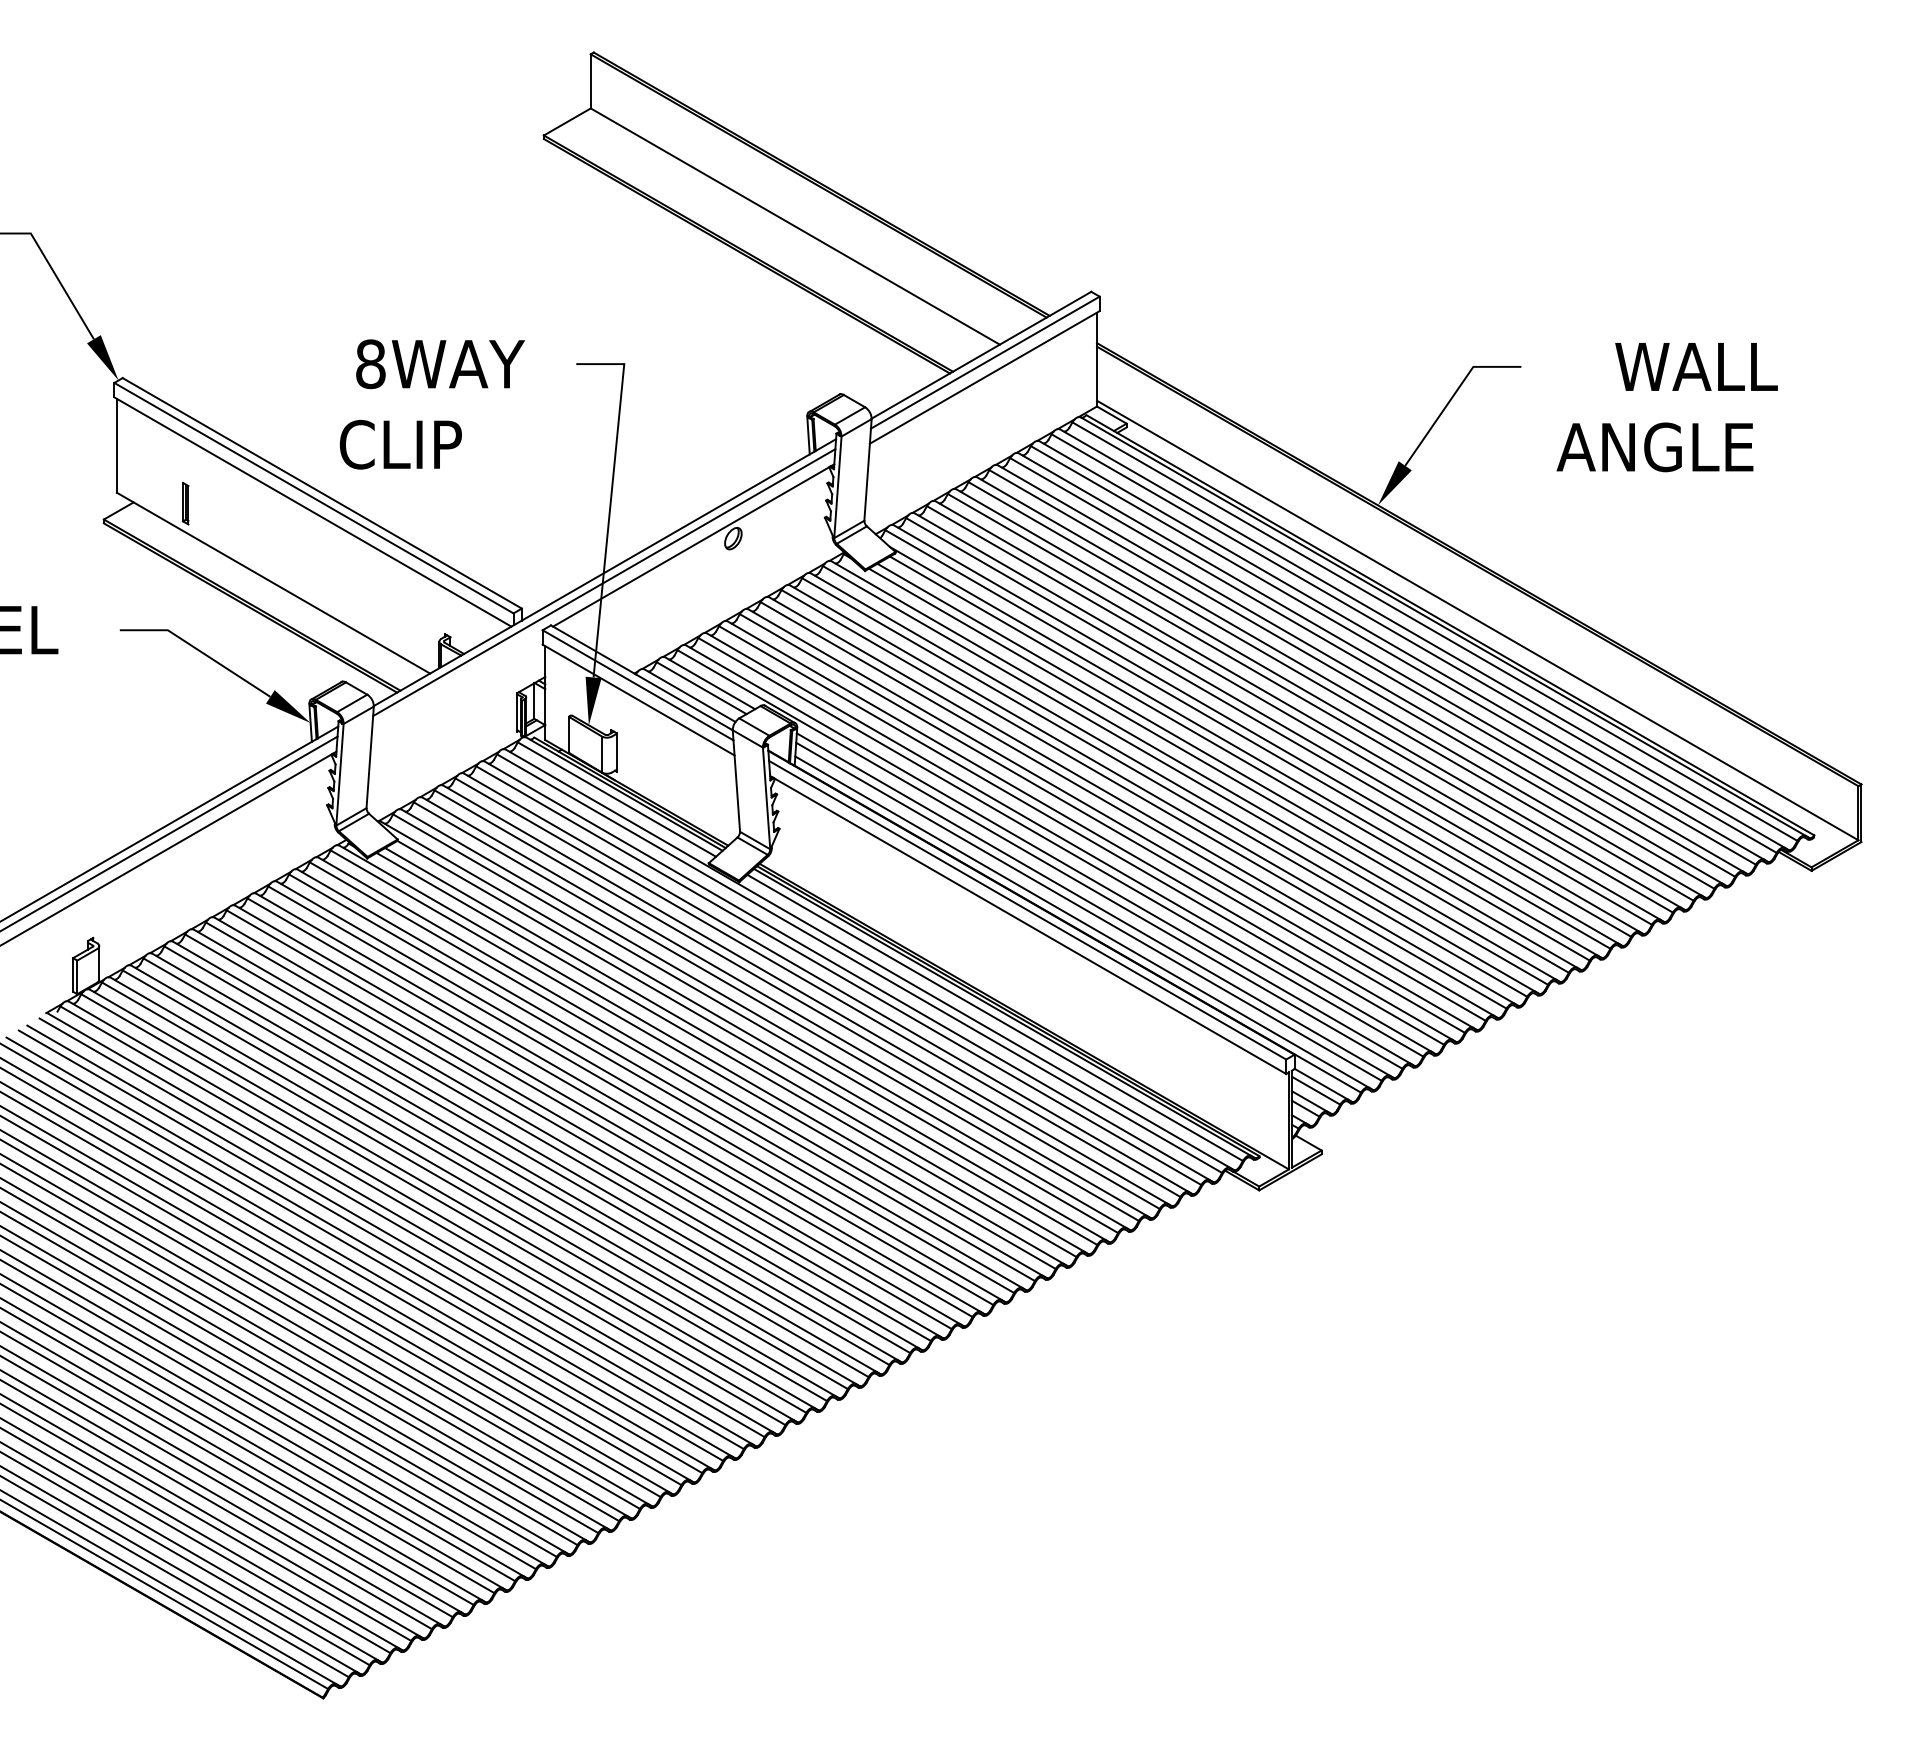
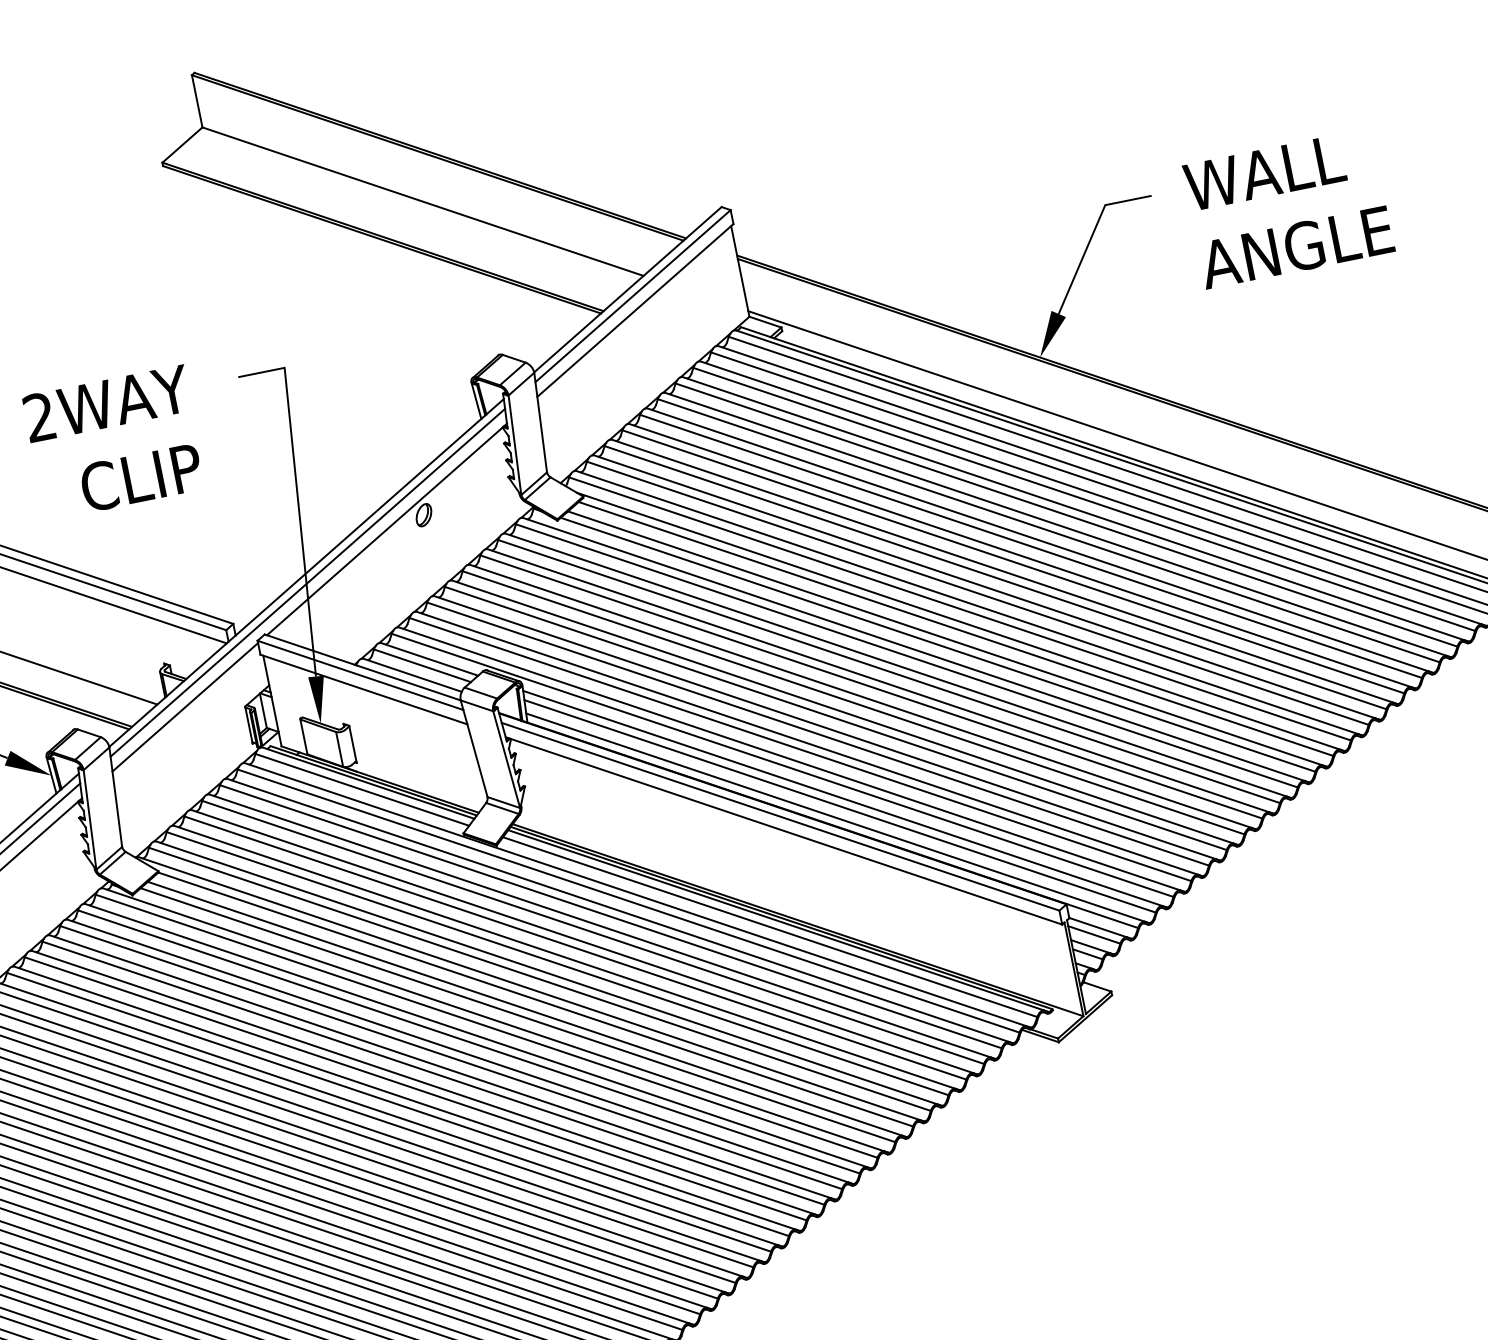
text: (370, 364) -> (39, 417), 8WAY -> 2WAY
text: (1696, 366) -> (1264, 172), moved
text: (400, 444) -> (141, 477), moved
line: (457, 681) -> (185, 706), added

